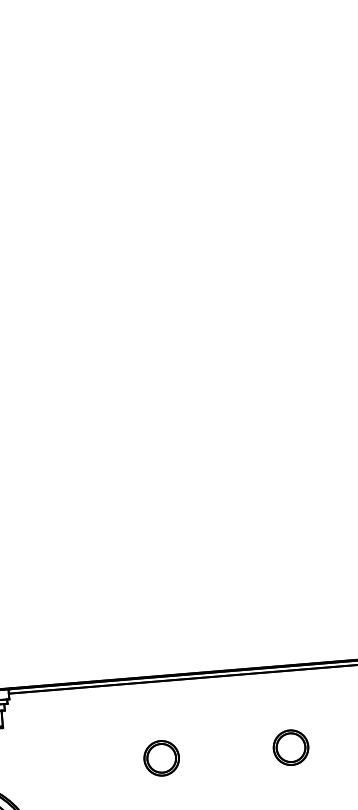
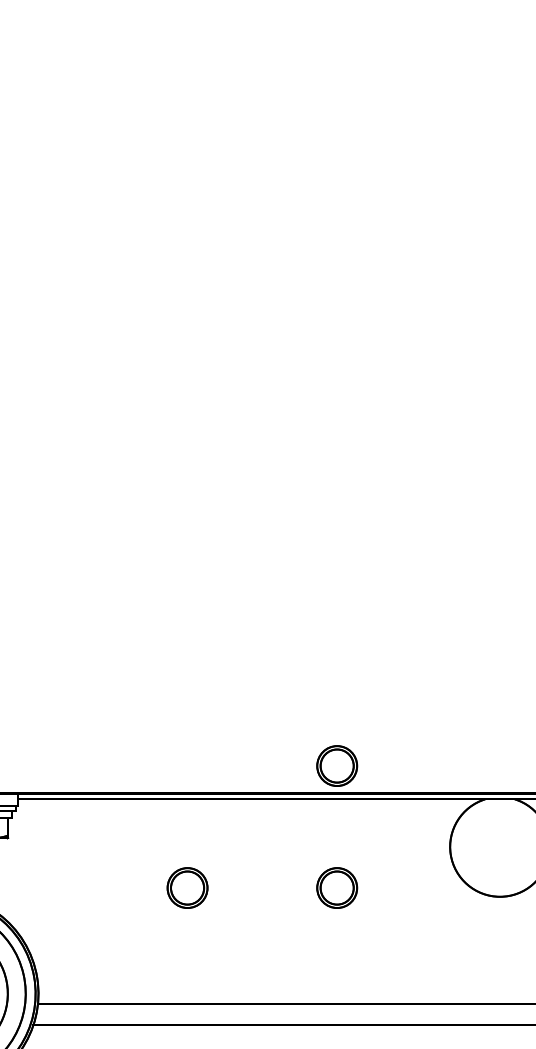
part: (282, 641) -> (337, 765), added

